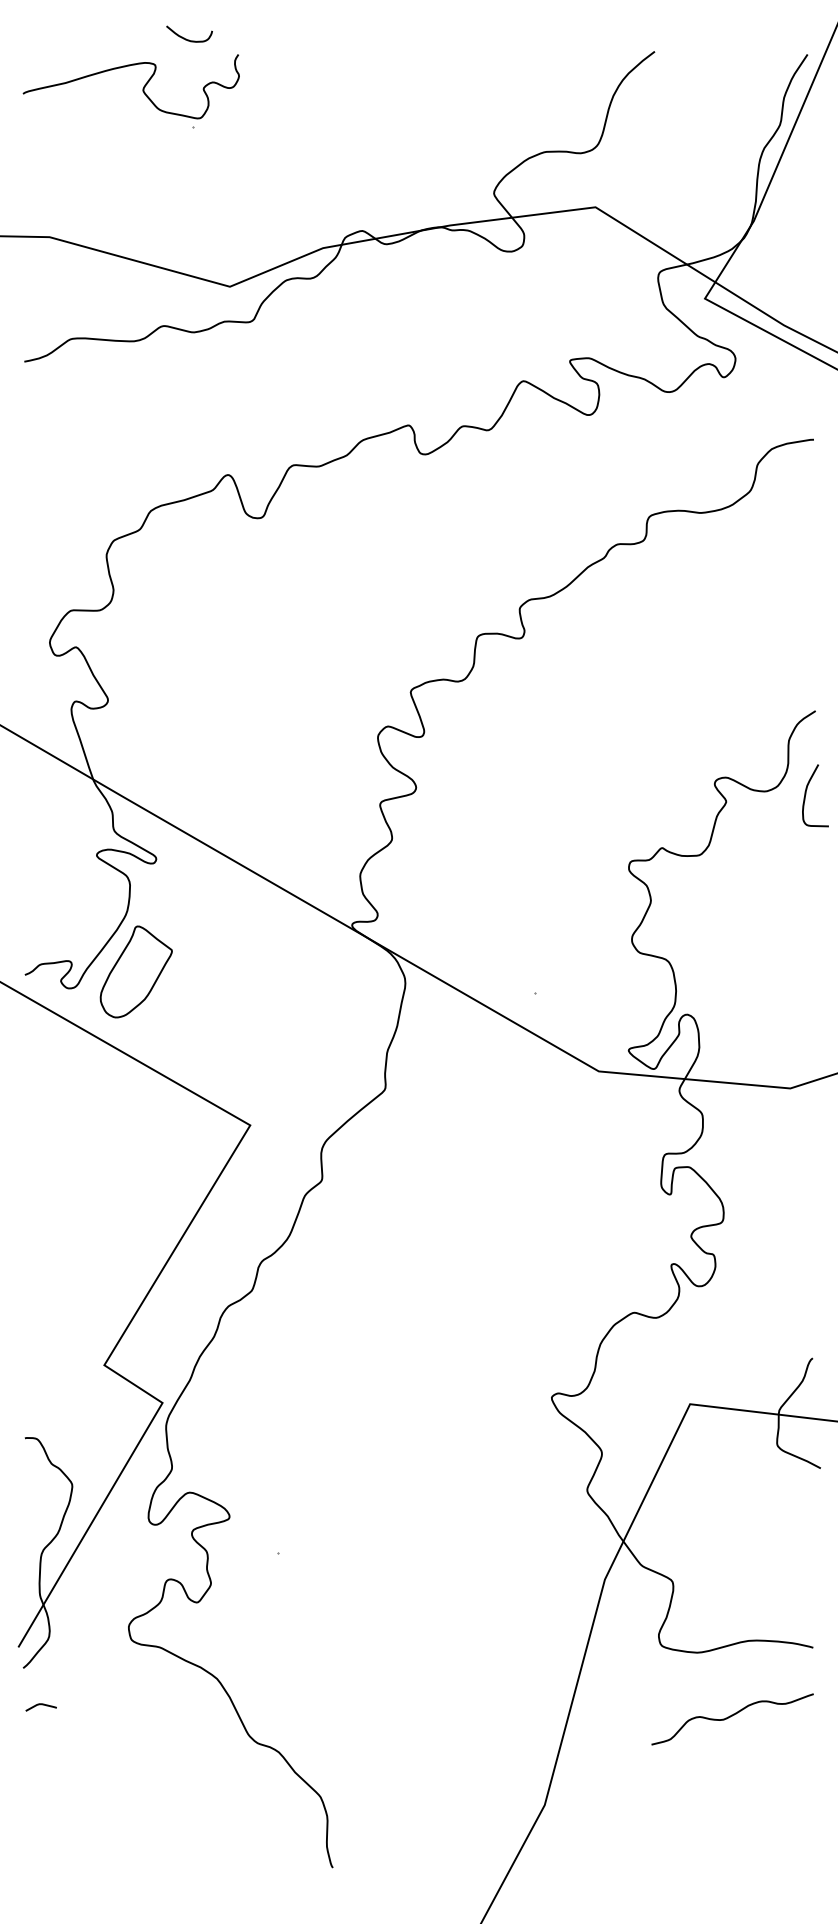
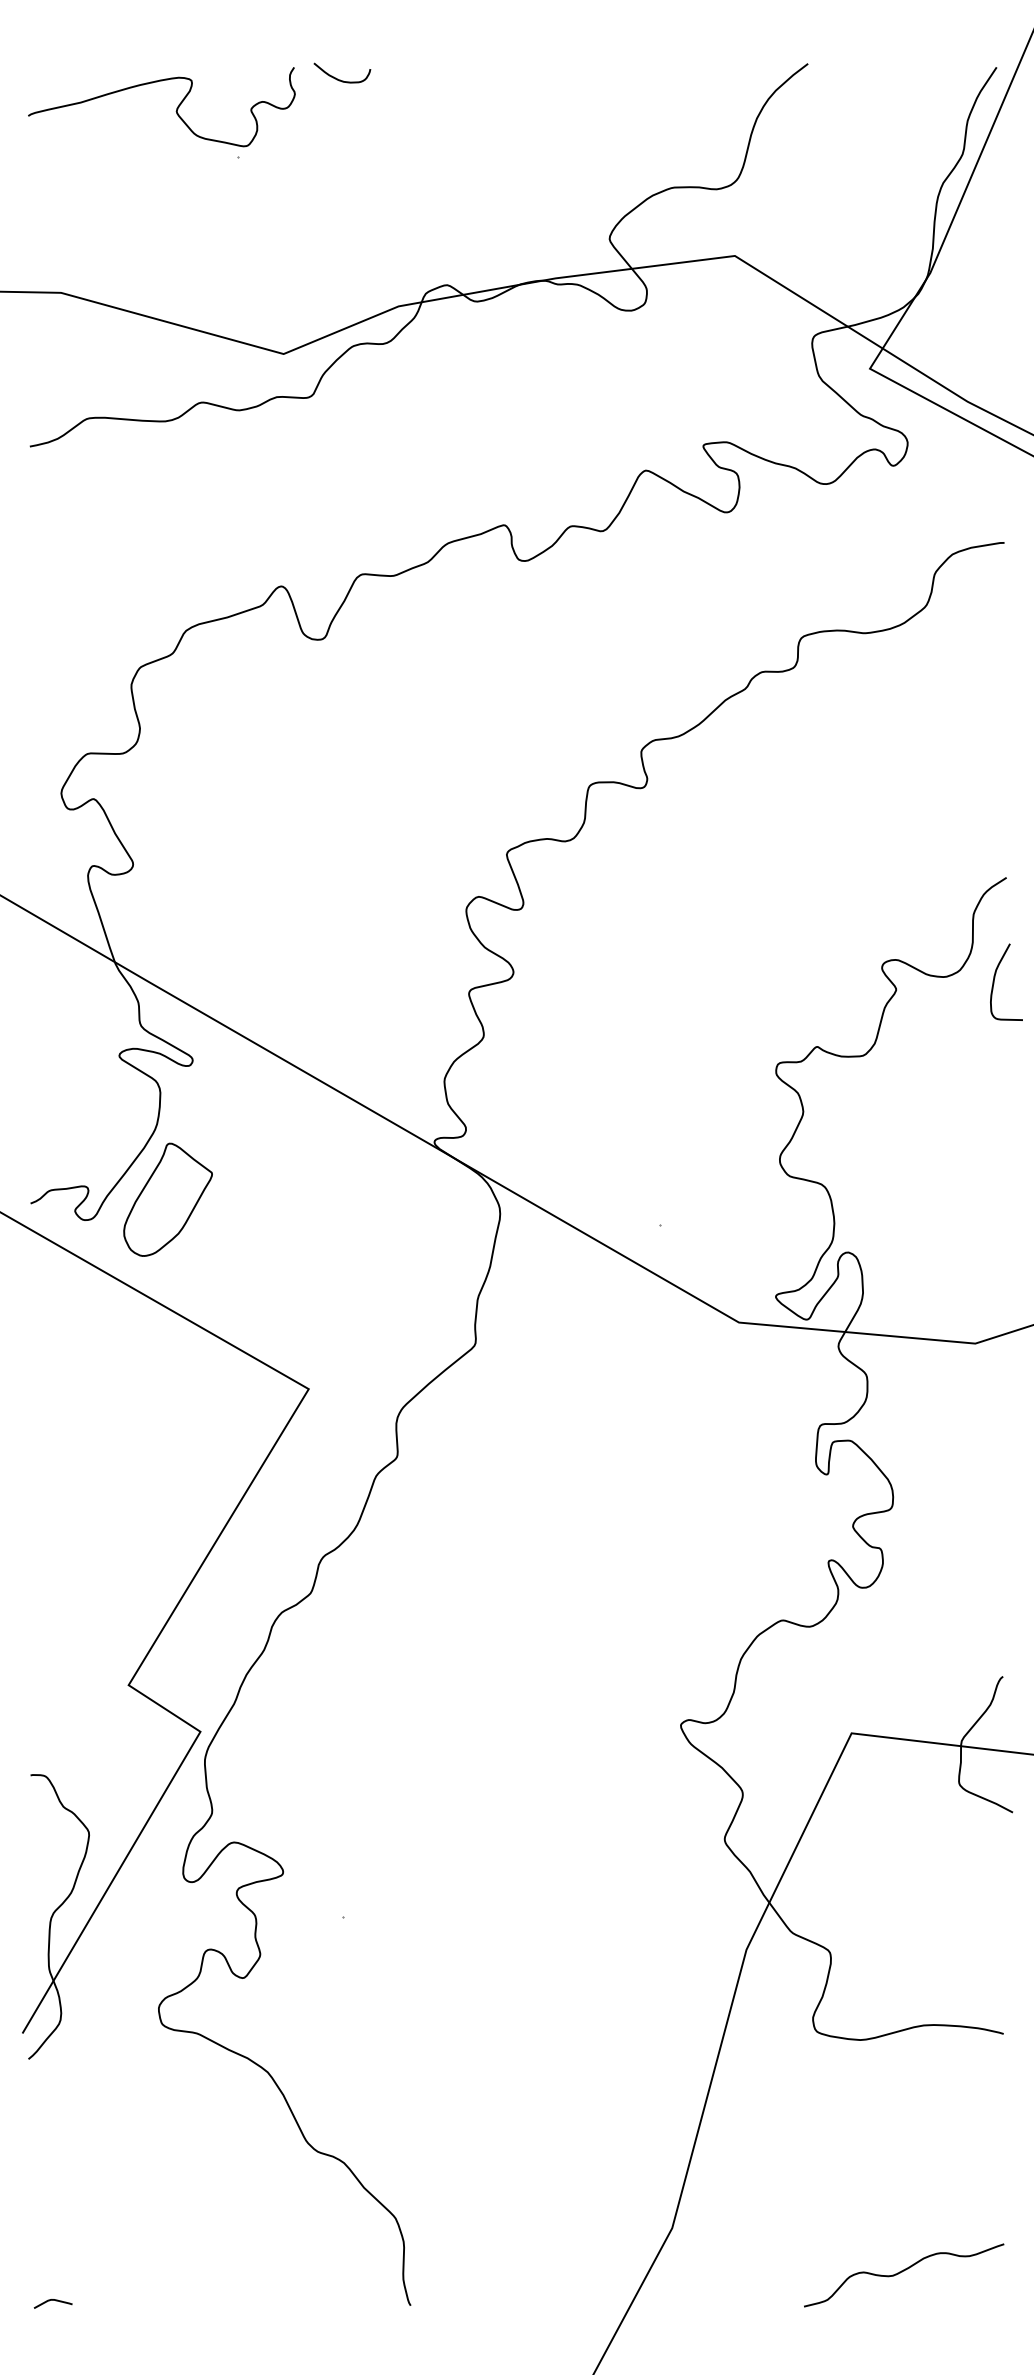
curve: (186, 38) -> (338, 78), moved
curve: (40, 1705) -> (52, 2301), moved
curve: (730, 1717) -> (901, 2273), moved

